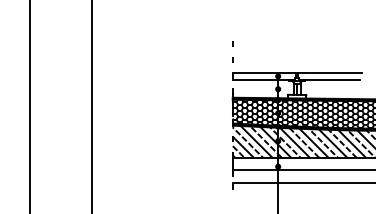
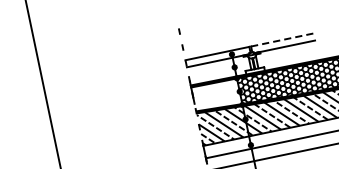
line: (329, 72) -> (282, 39), solid -> dashed
hatch: (255, 112) -> (216, 95), removed

